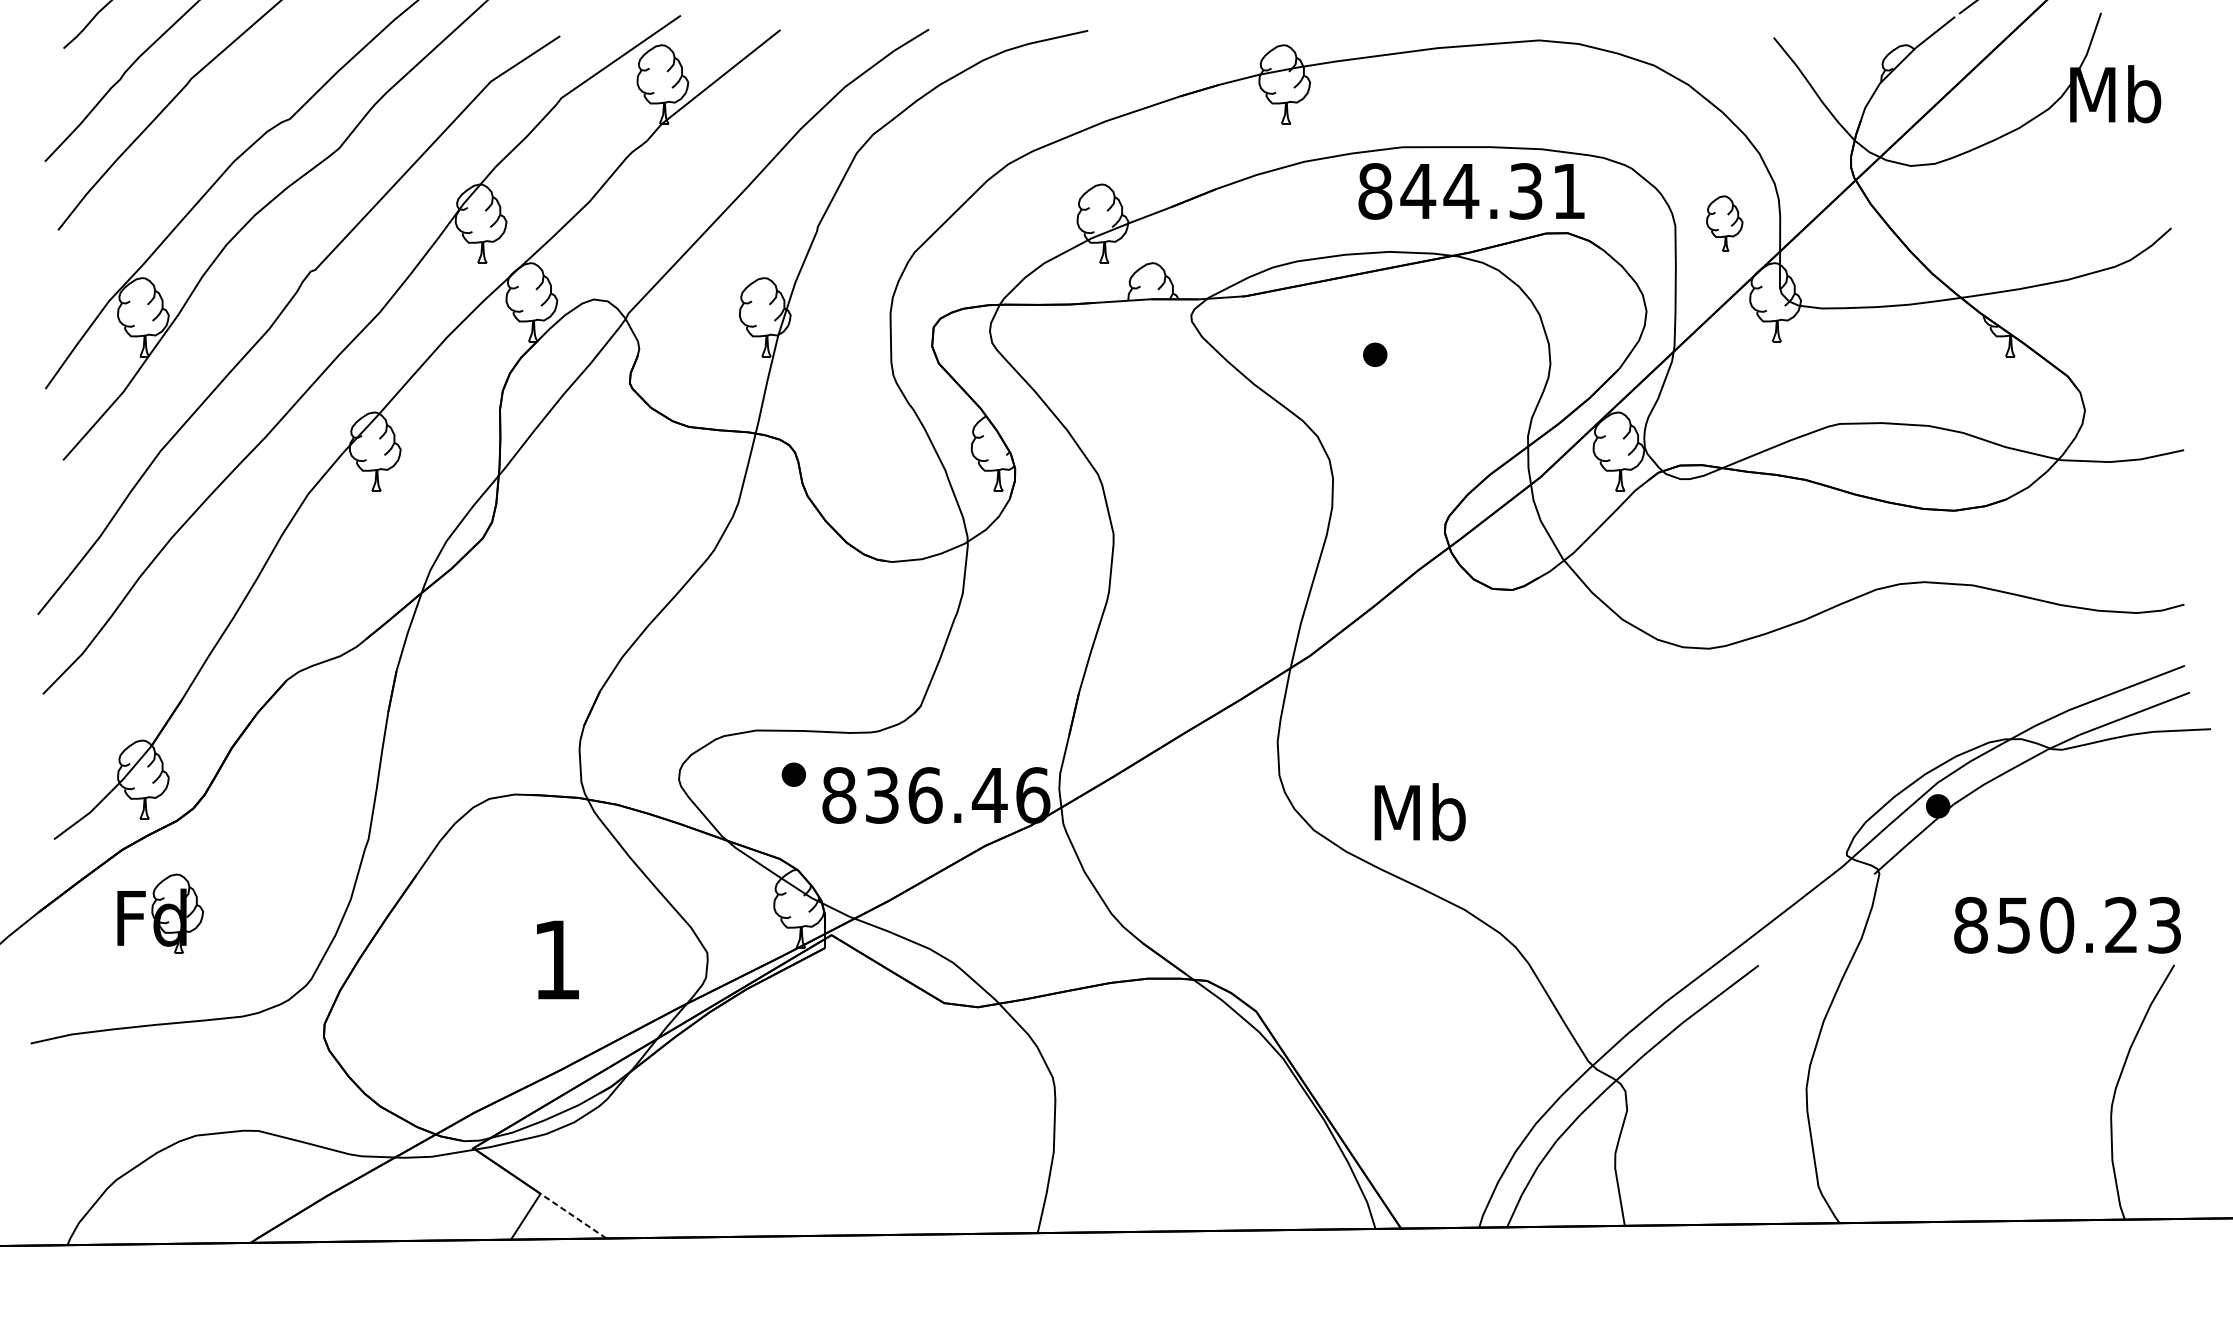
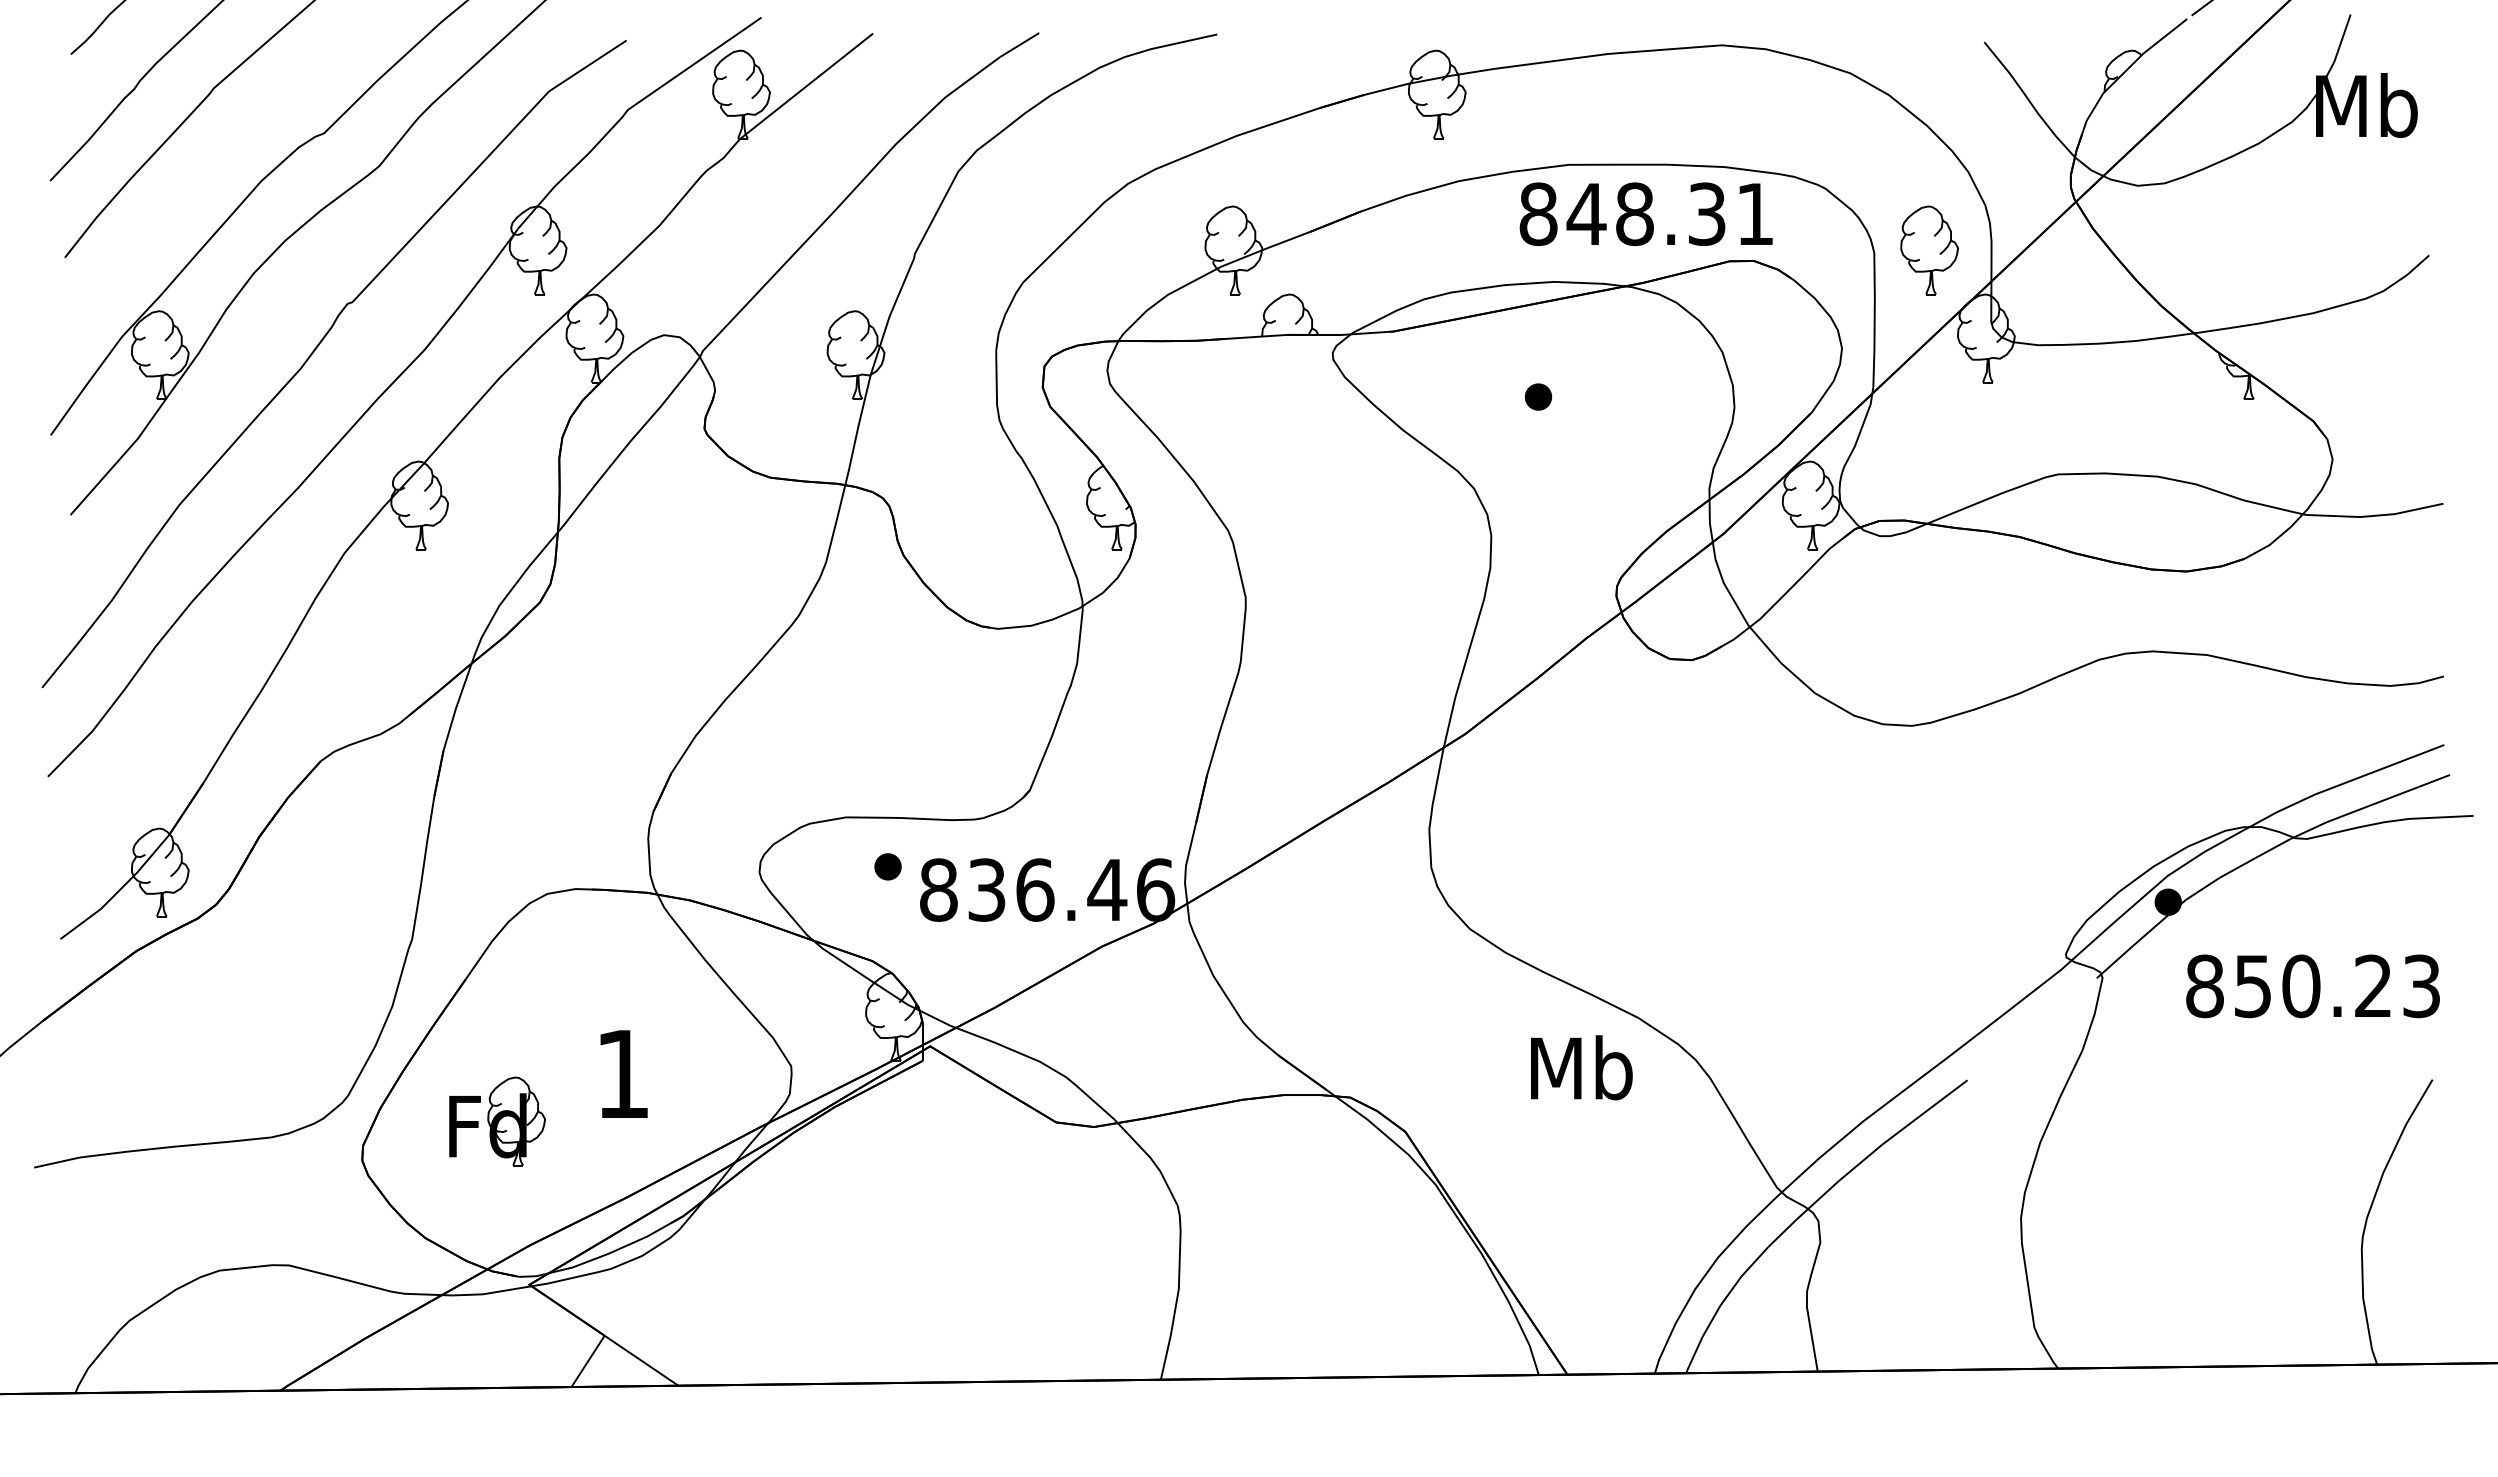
text: (1461, 191) -> (1634, 214), 844.31 -> 848.31
part: (1724, 223) -> (1929, 250), size x1.43
text: (1419, 811) -> (1581, 1067), moved
part: (160, 913) -> (497, 1121), moved
text: (2067, 925) -> (2312, 986), moved
line: (573, 1215) -> (641, 1360), dashed -> solid

